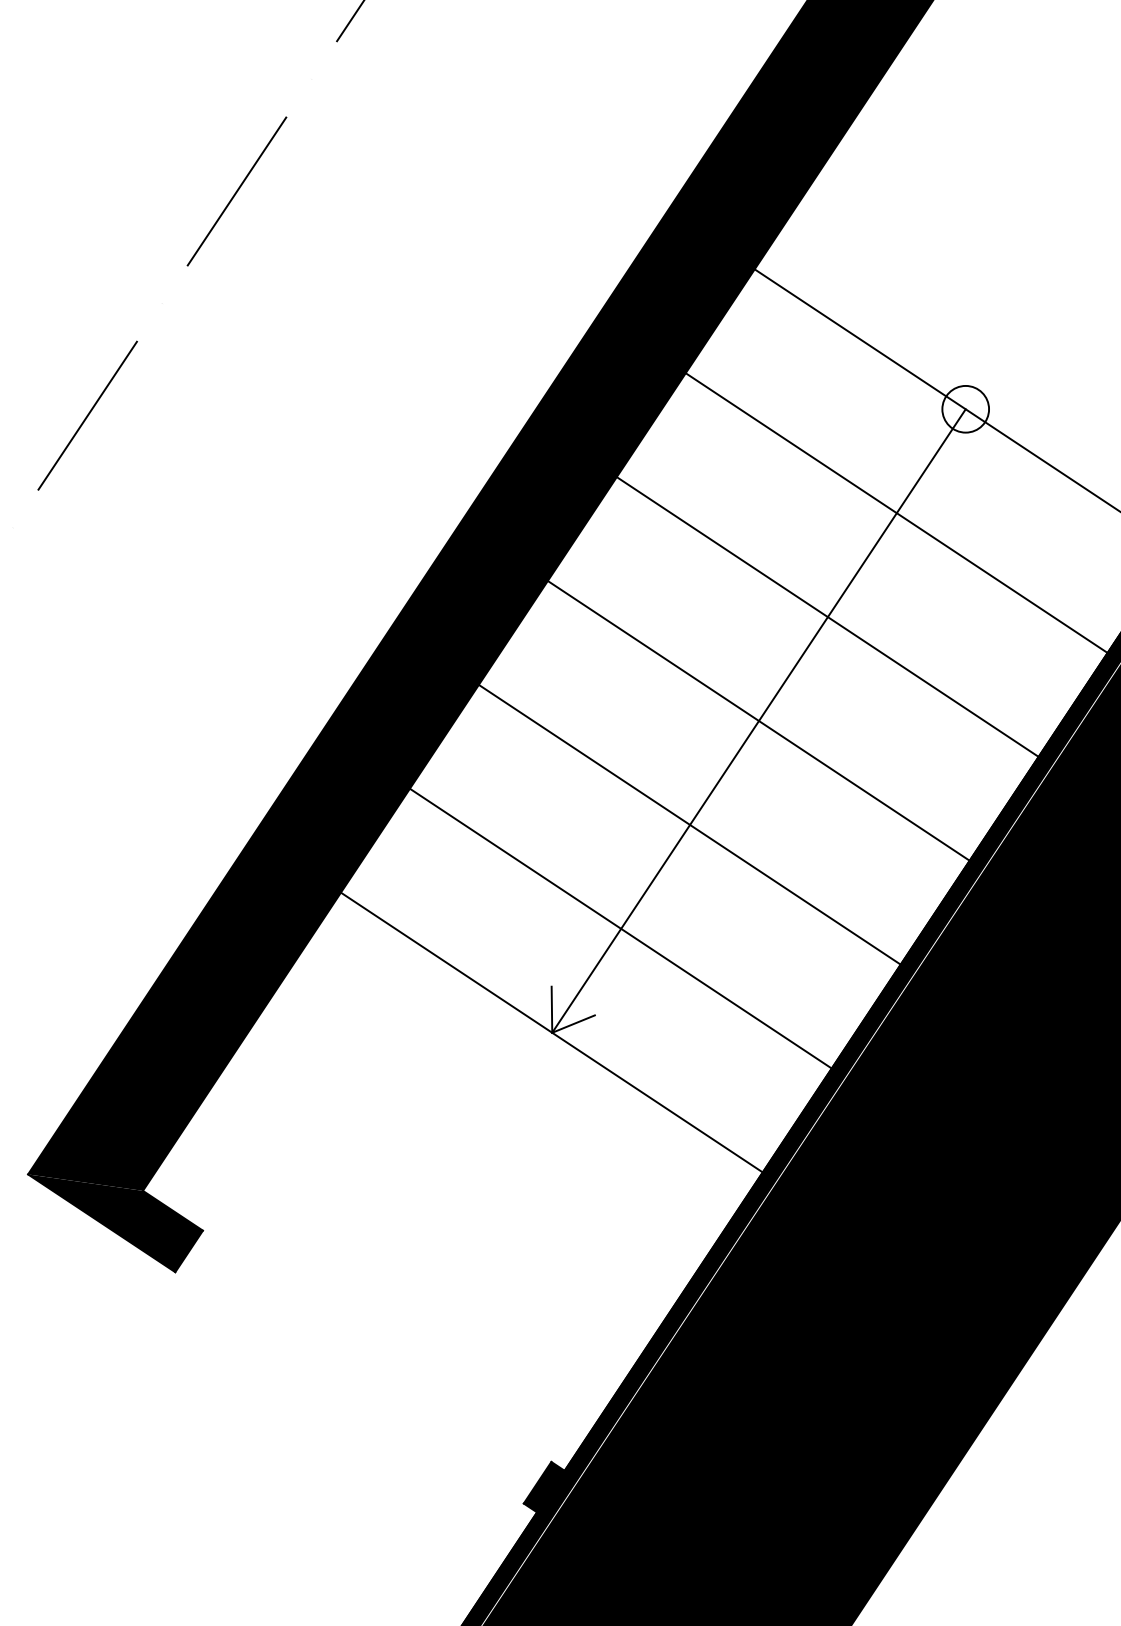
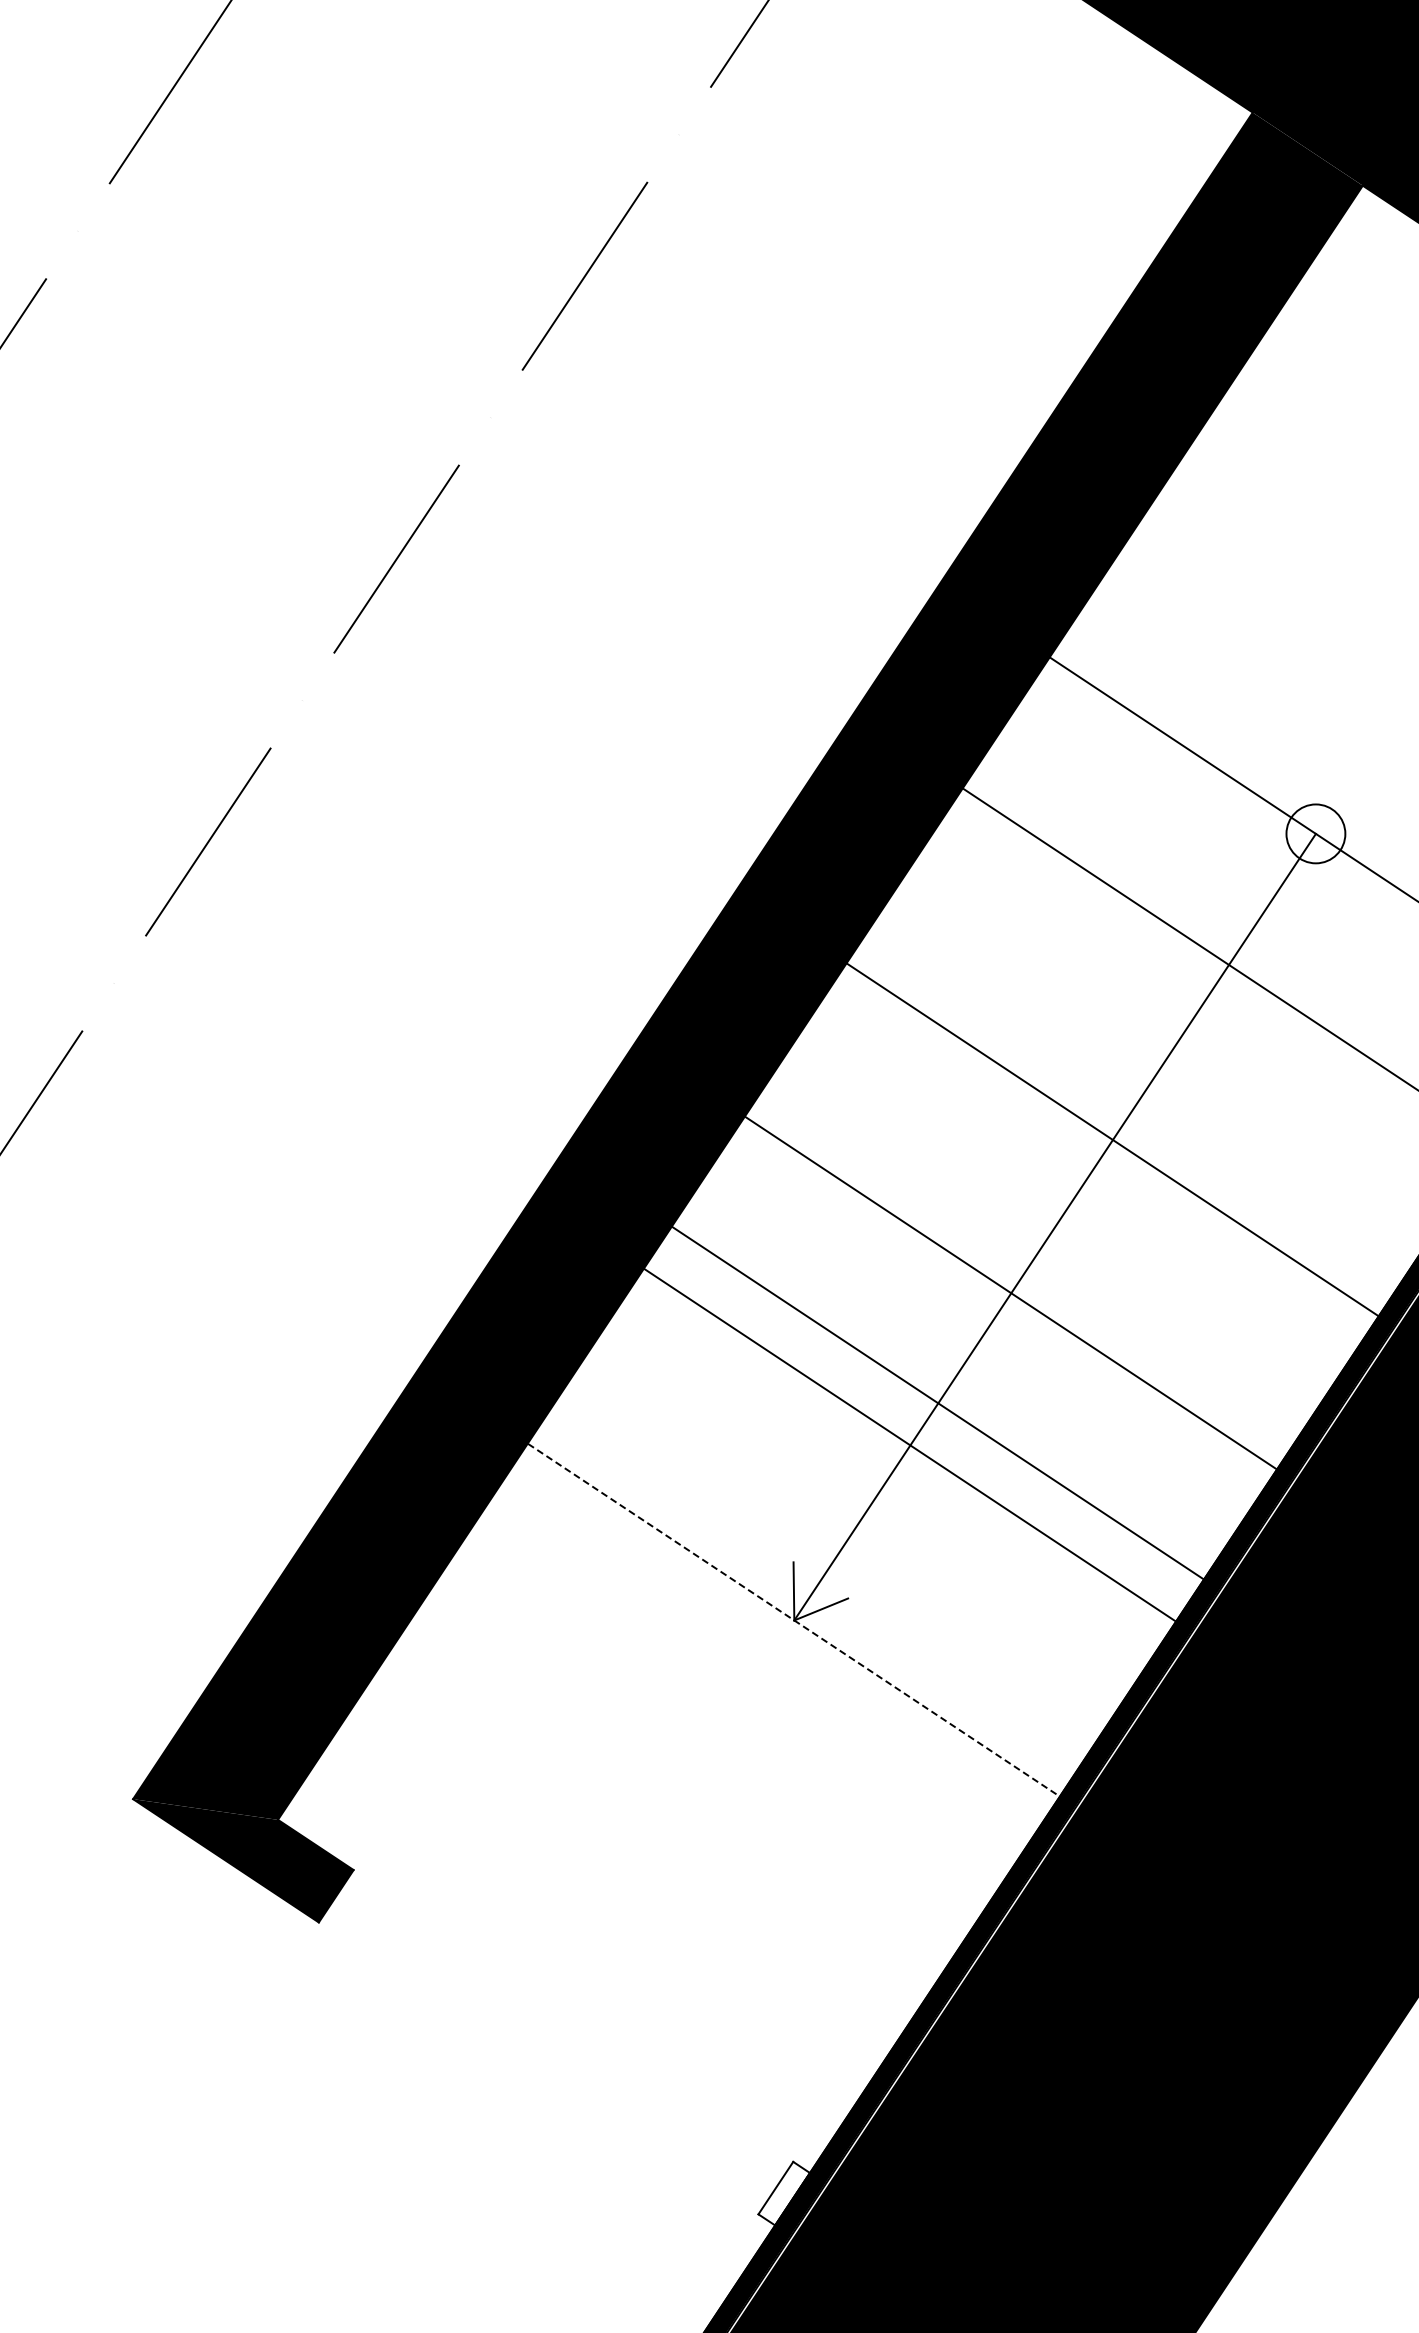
line: (827, 616) -> (1112, 1139), moved
line: (758, 720) -> (1010, 1292), moved
line: (689, 824) -> (937, 1402), moved
line: (621, 928) -> (910, 1444), moved
line: (552, 1032) -> (794, 1620), solid -> dashed
fill: (543, 1487) -> (783, 2193), removed

